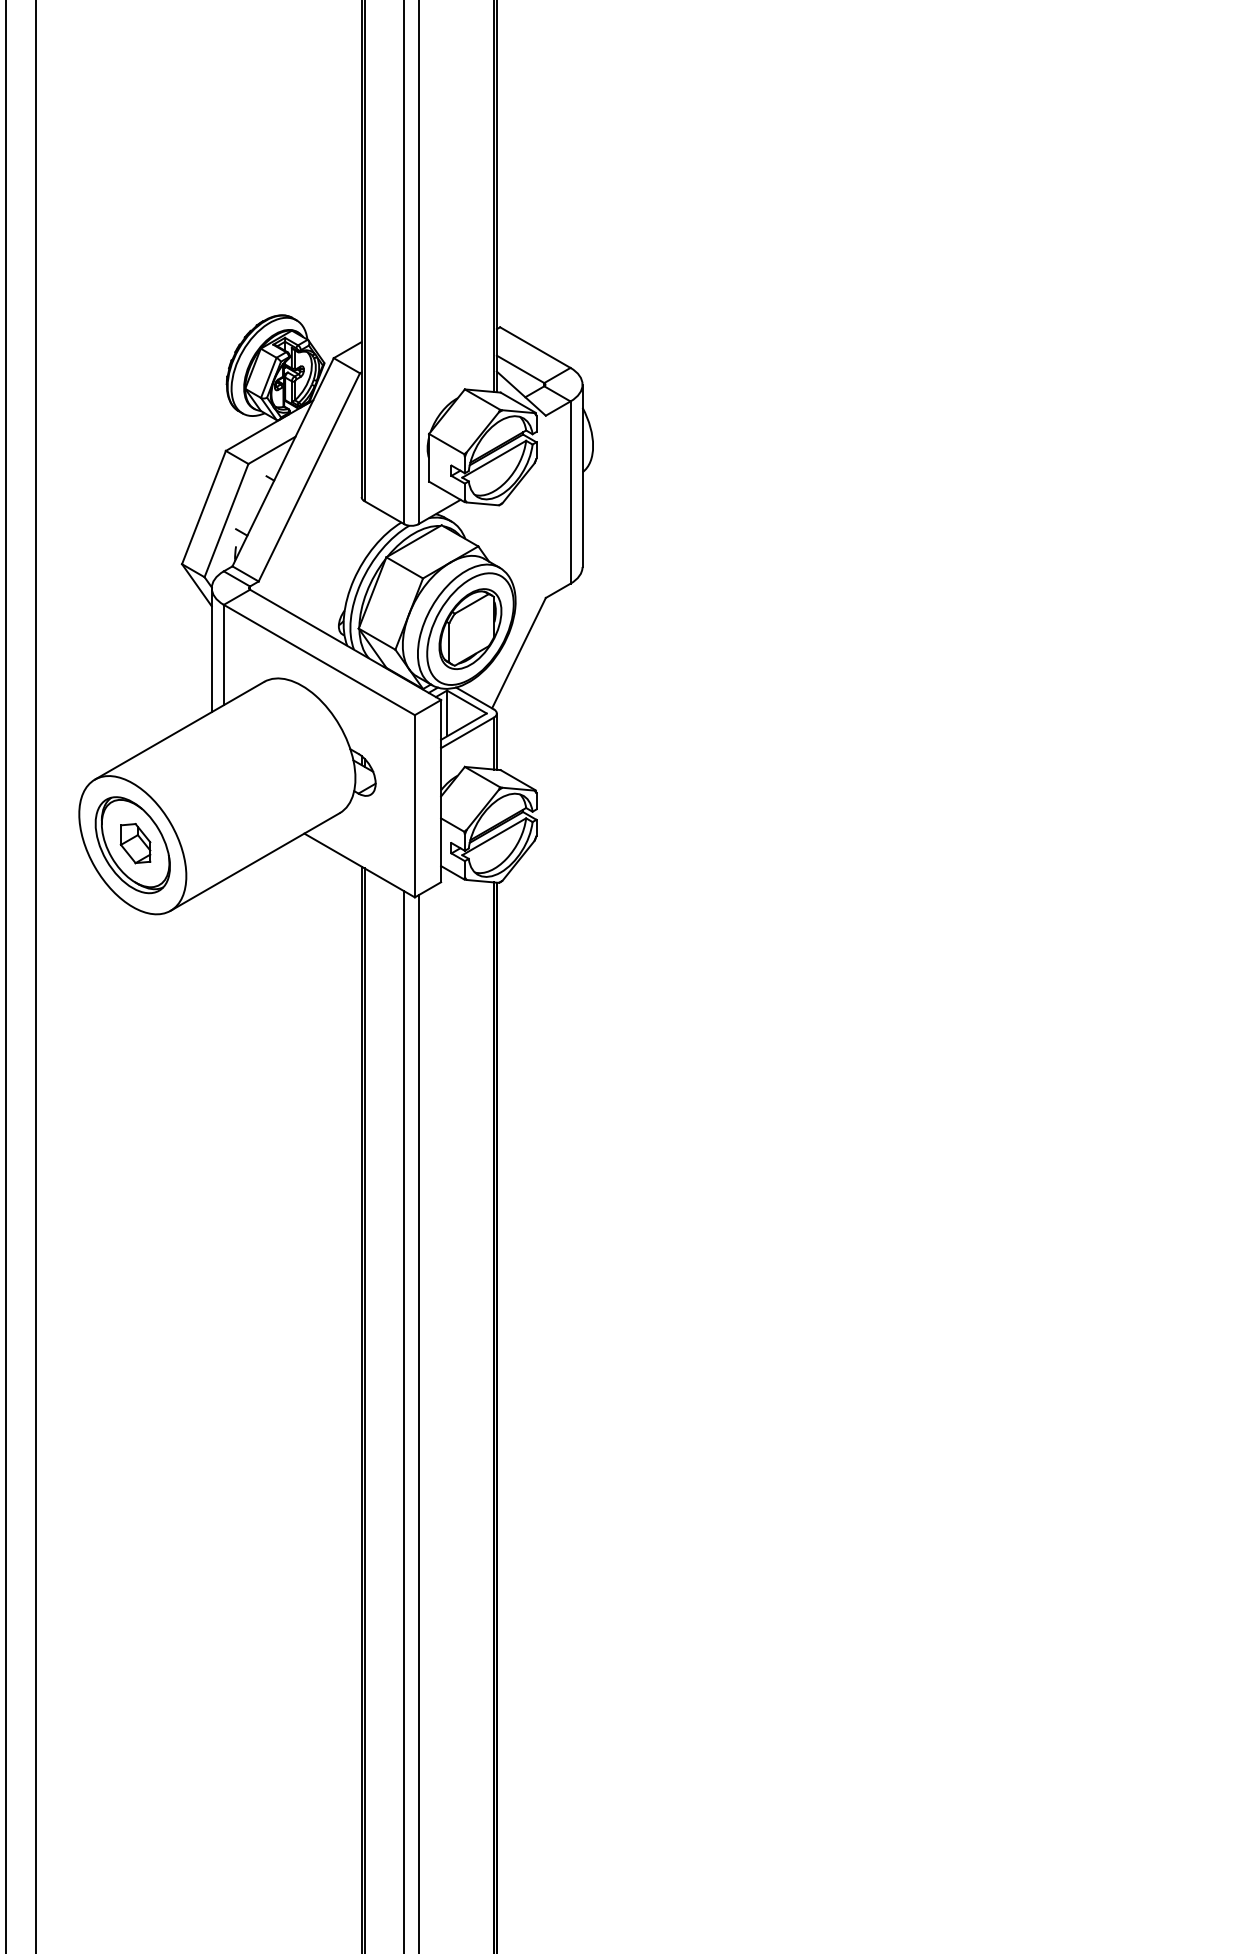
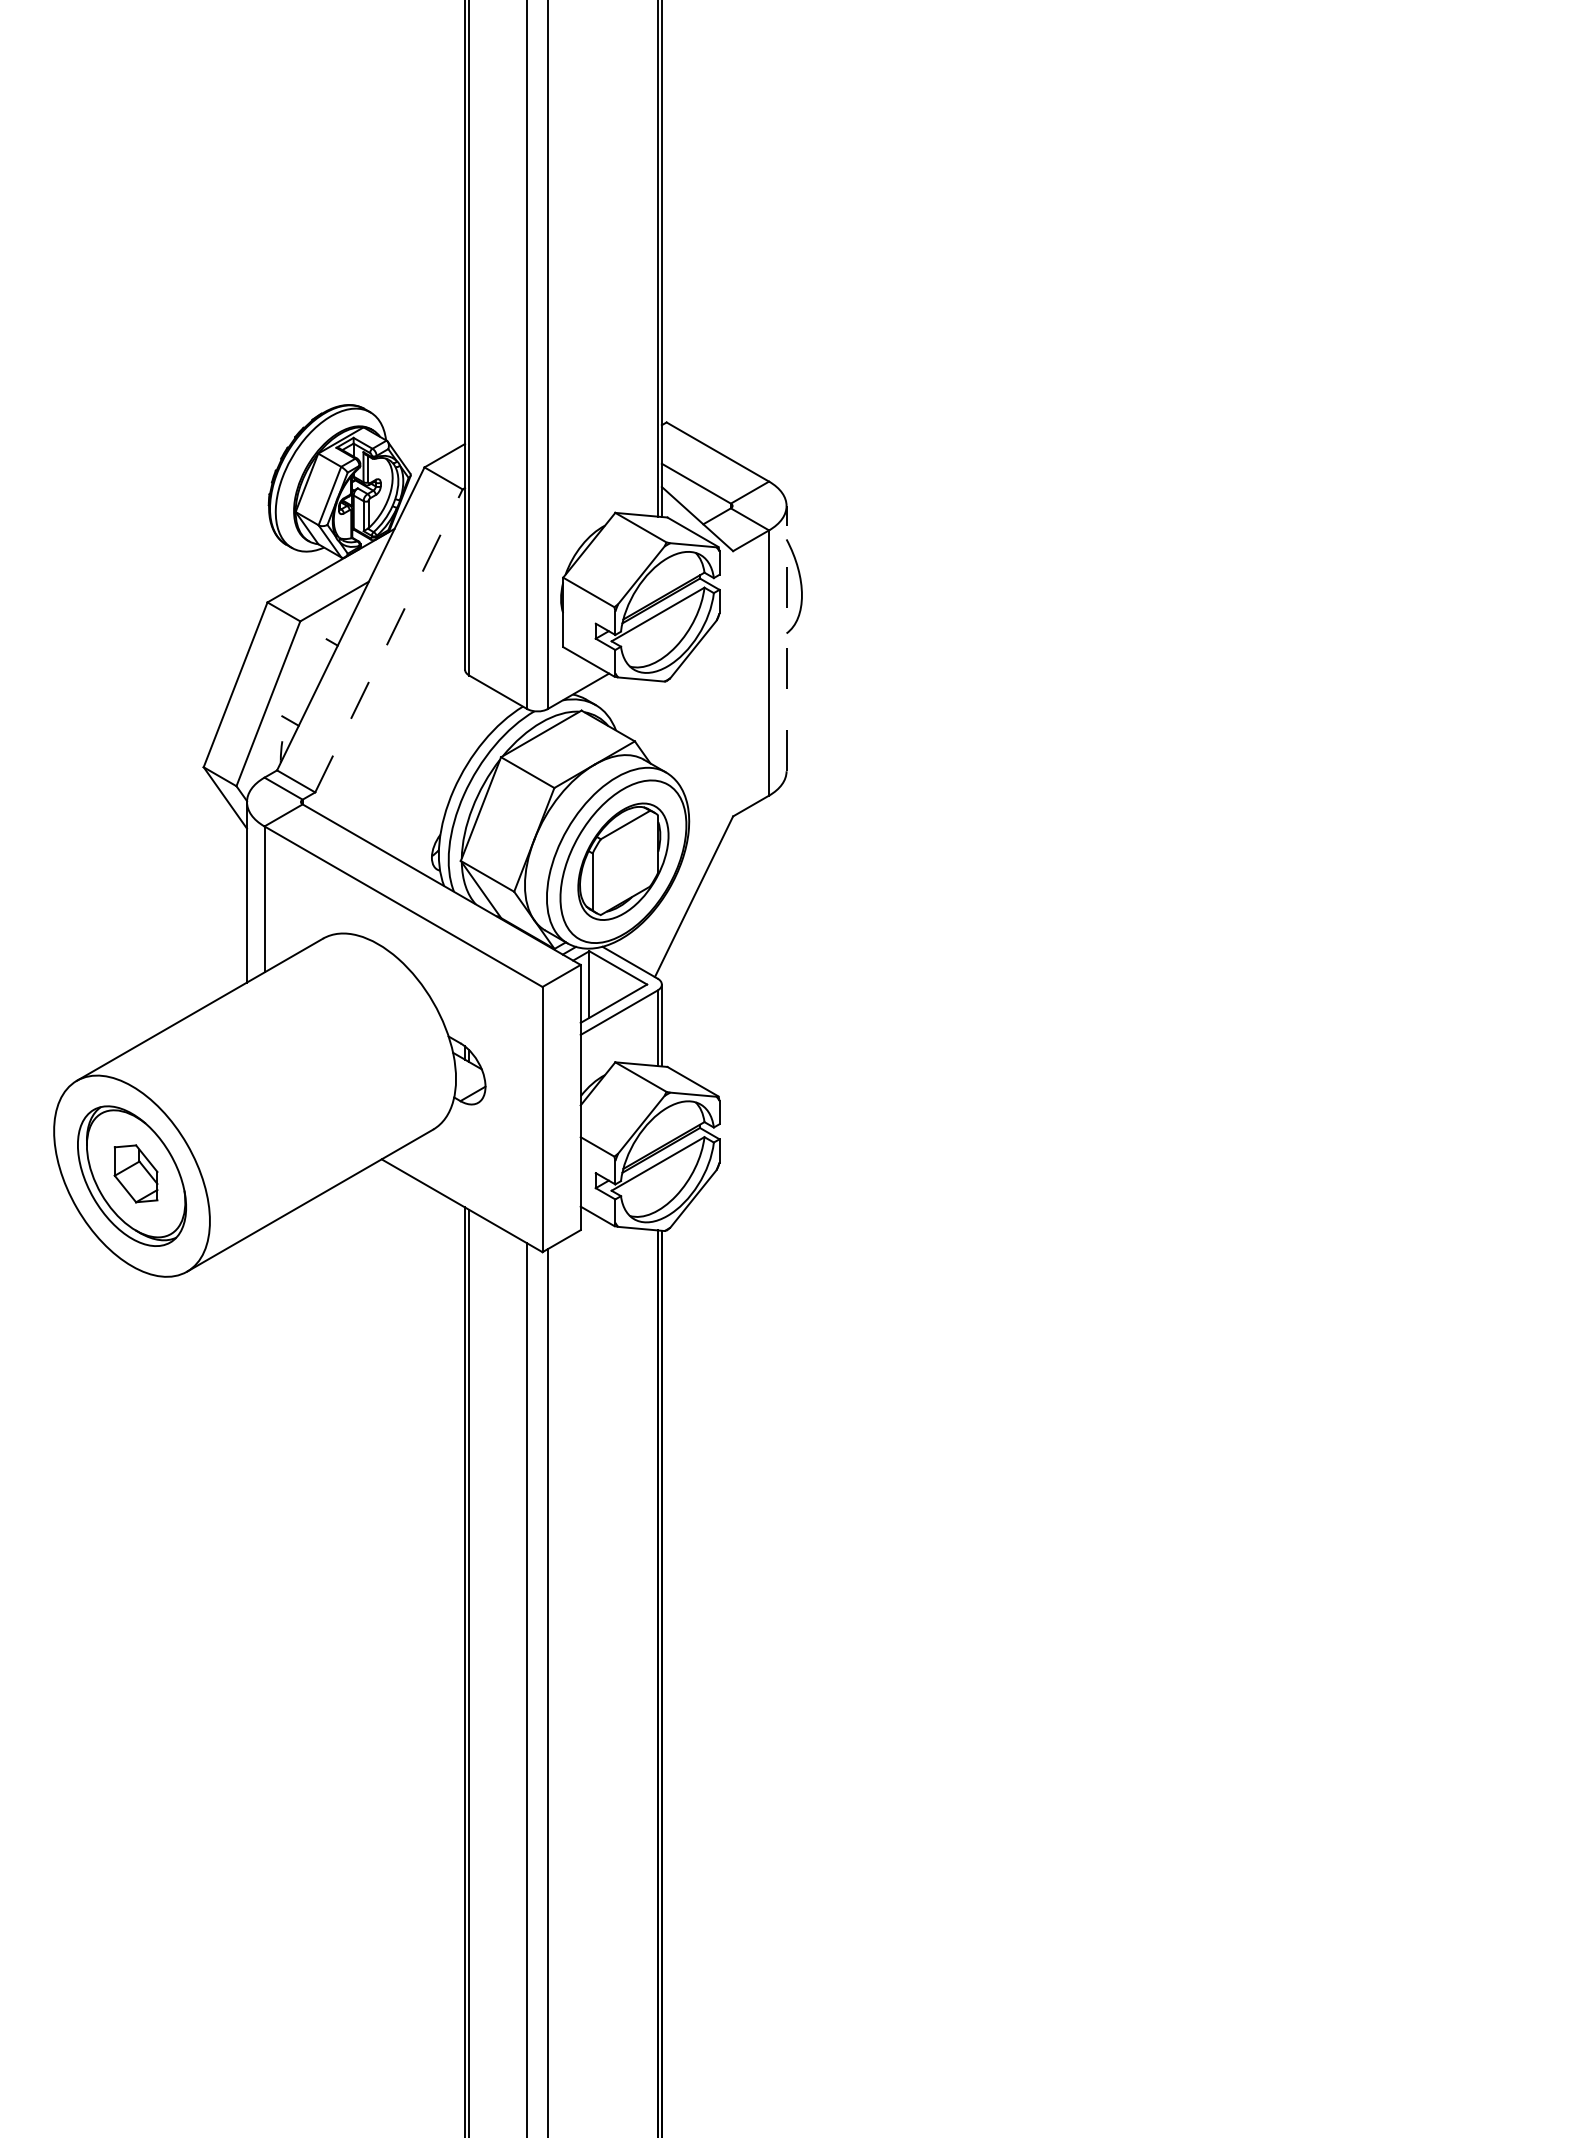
line: (582, 475) -> (786, 638), solid -> dashed
line: (309, 477) -> (389, 641), solid -> dashed

